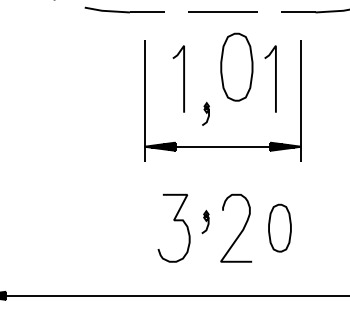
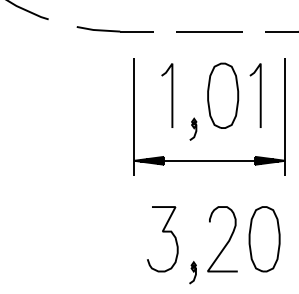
part: (236, 66) -> (222, 95), moved
part: (205, 221) -> (192, 272), moved
part: (279, 227) -> (264, 238), size x1.43

